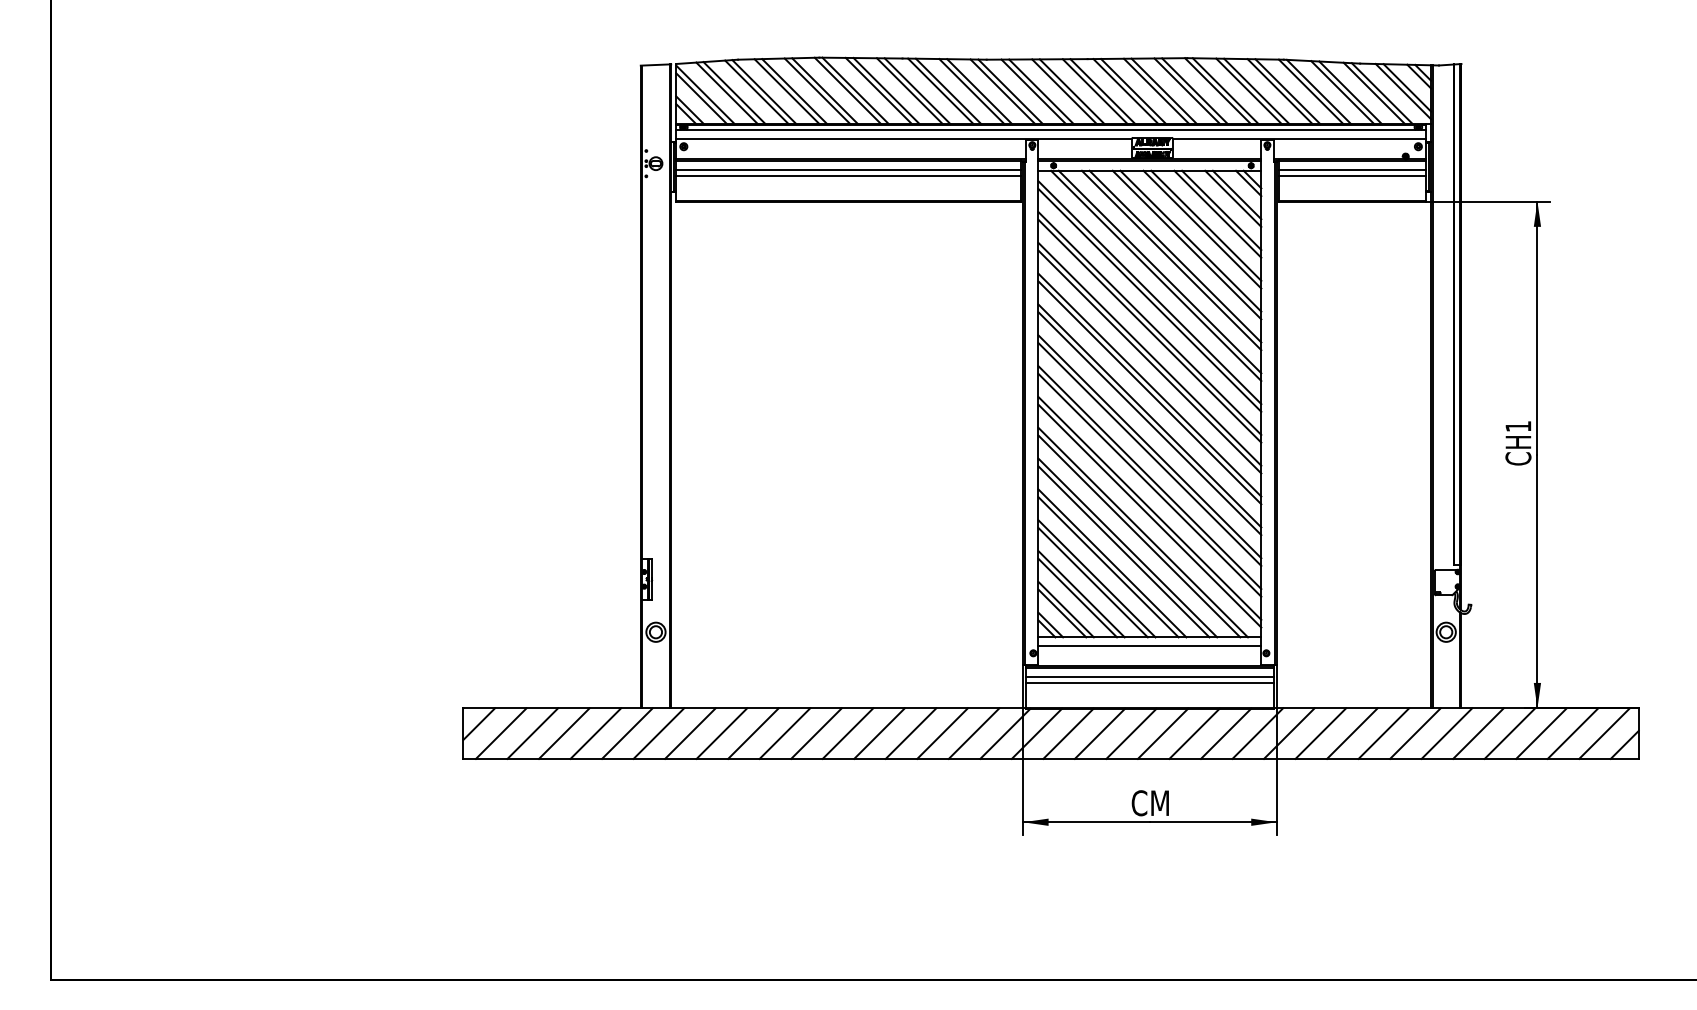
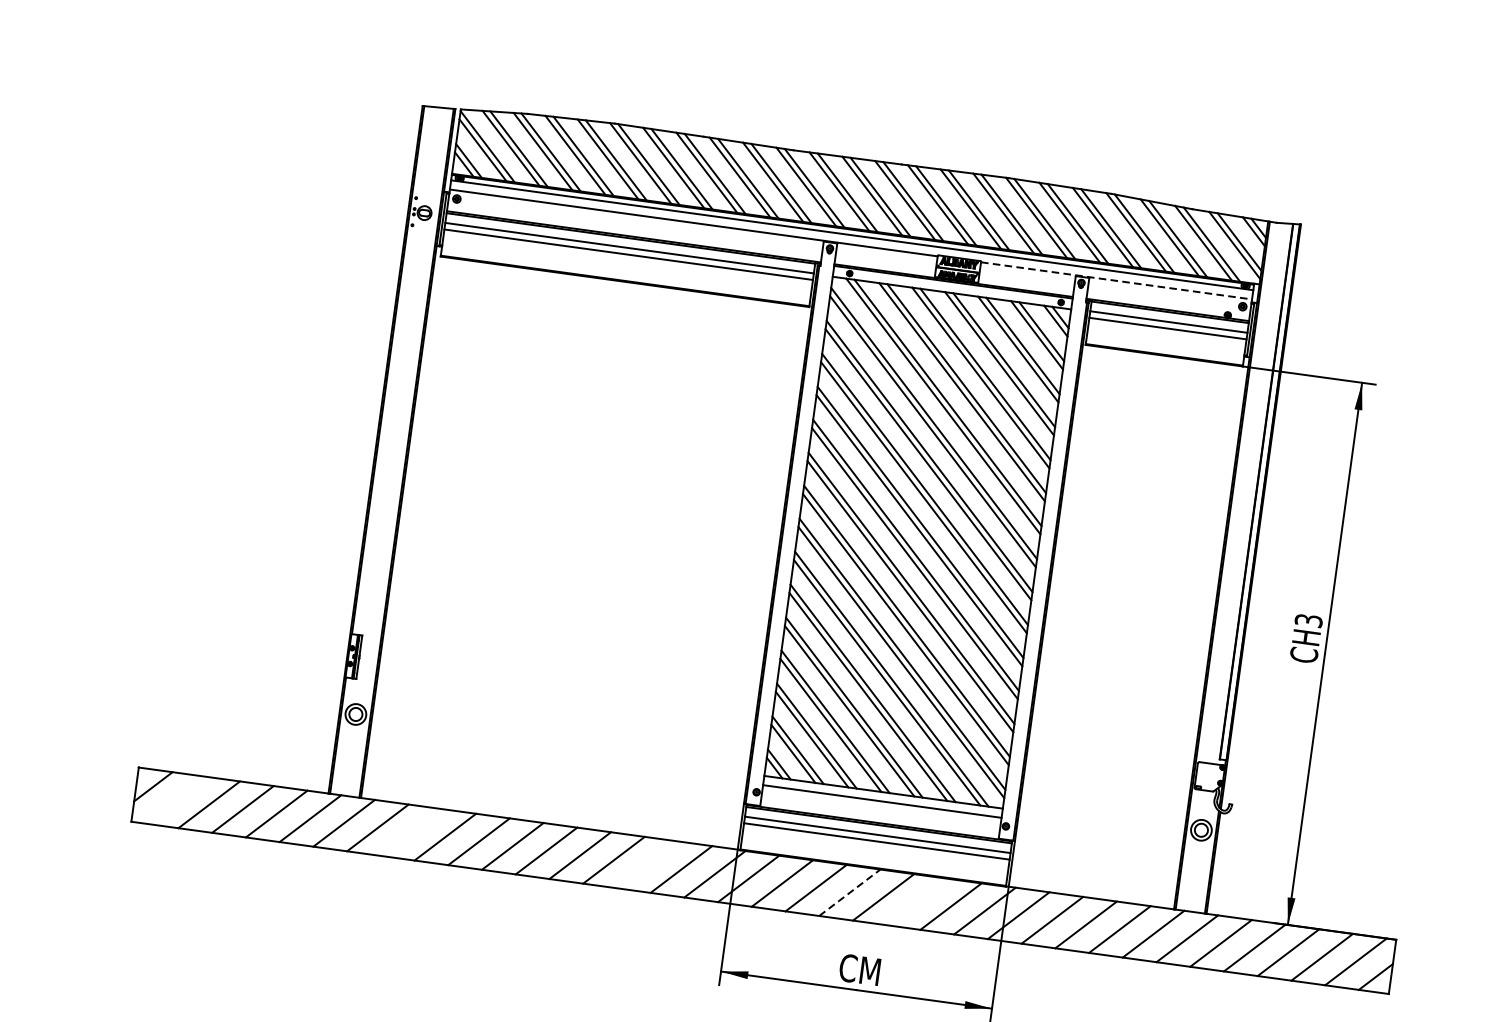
line: (1299, 138) -> (1116, 280), solid -> dashed
text: (1518, 426) -> (1308, 620), CH1 -> CH3
line: (500, 733) -> (174, 799), removed
line: (721, 733) -> (411, 832), removed
line: (942, 733) -> (647, 864), removed
line: (1131, 733) -> (849, 892), solid -> dashed
line: (1194, 733) -> (917, 901), removed

